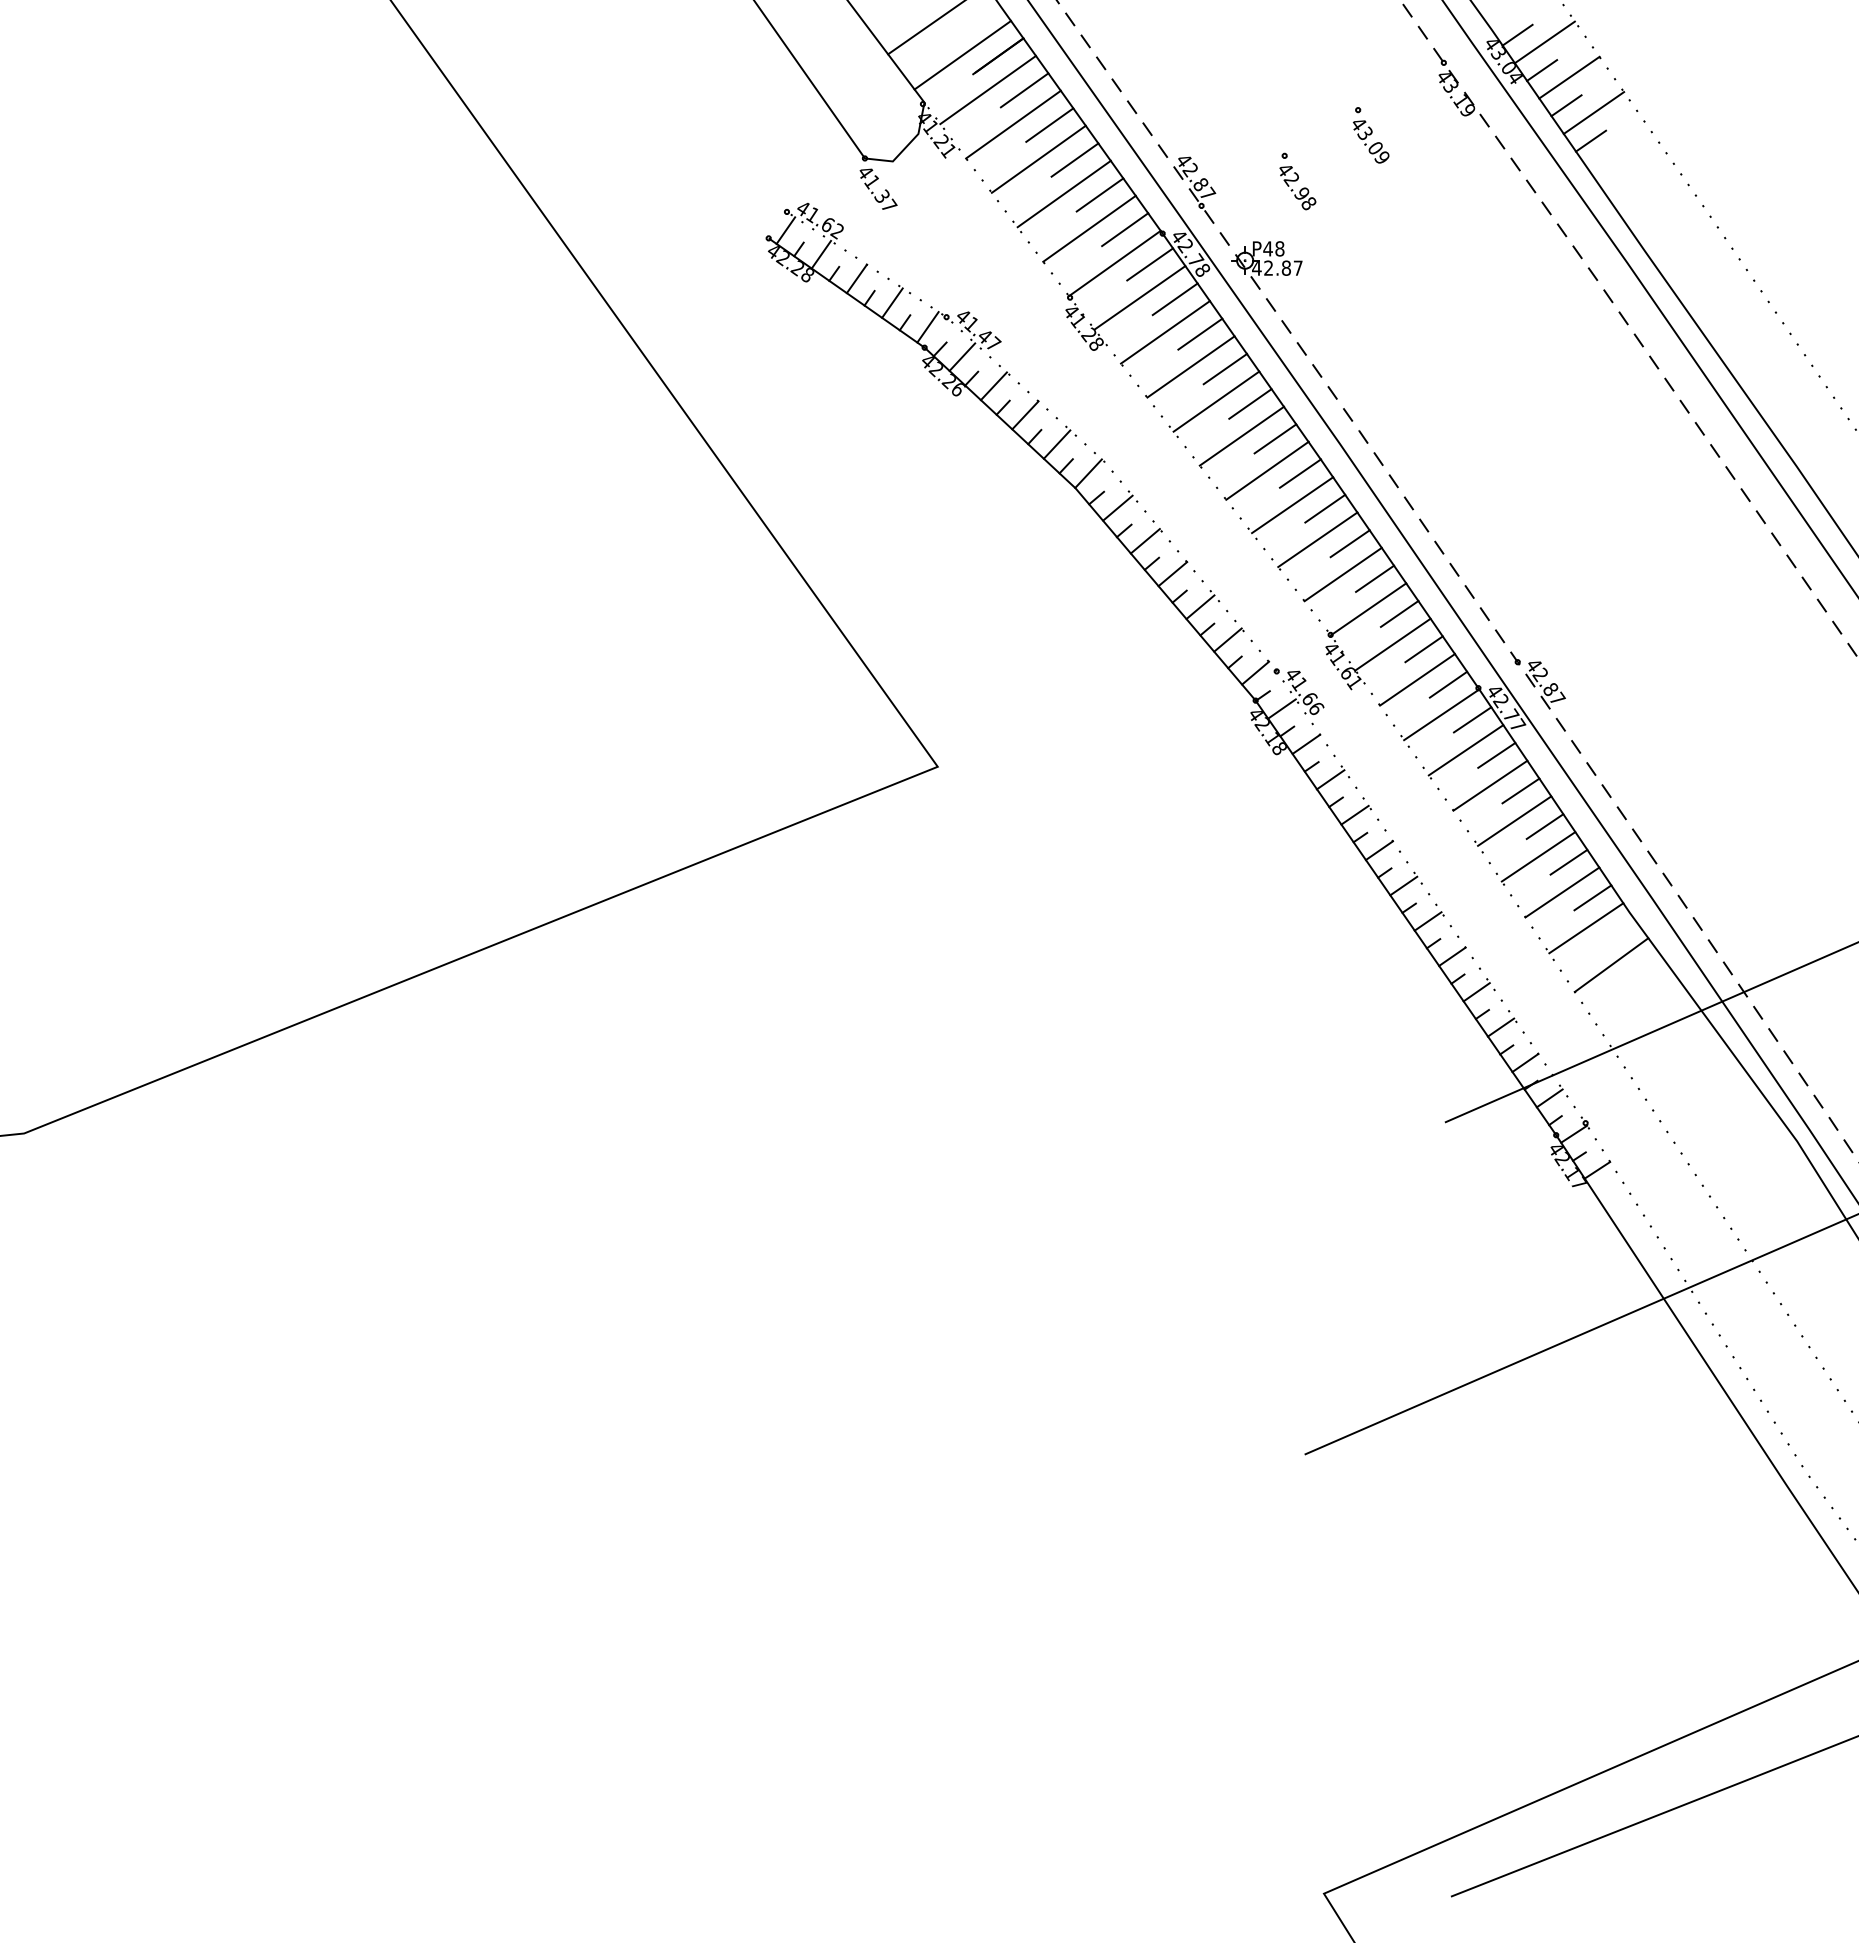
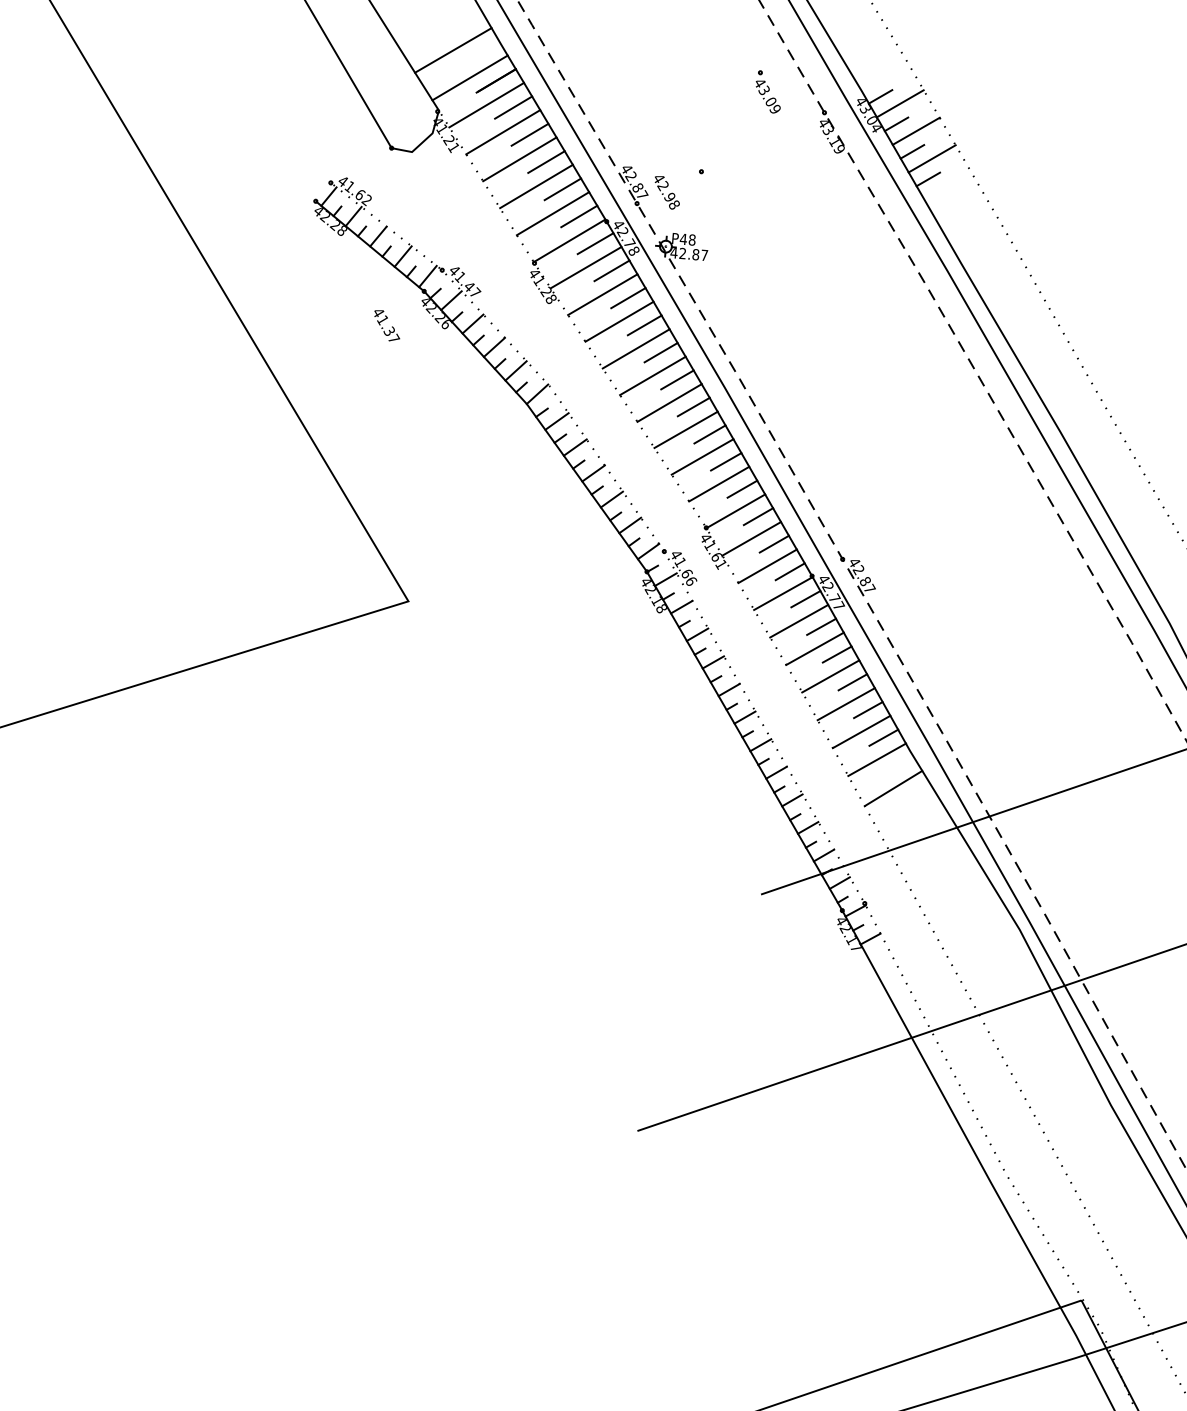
part: (1371, 135) -> (768, 92), moved
text: (878, 188) -> (387, 325), moved
text: (1297, 188) -> (666, 193), moved

